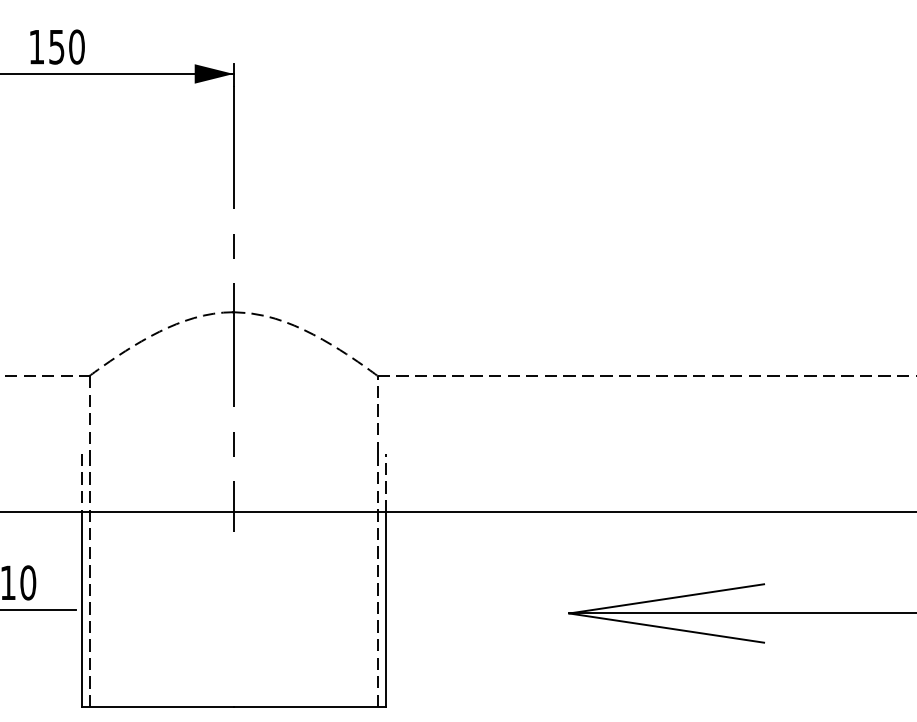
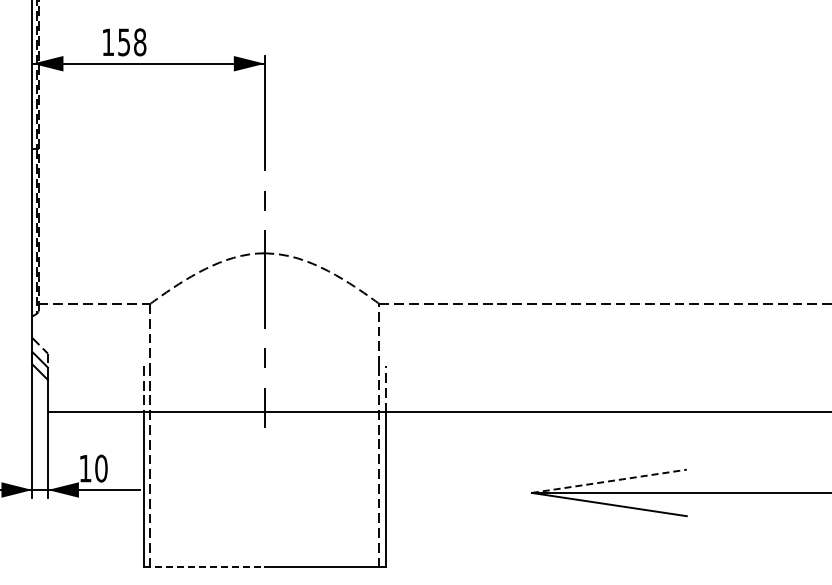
text: (77, 46) -> (140, 41), 150 -> 158
line: (666, 599) -> (609, 481), solid -> dashed
line: (157, 707) -> (204, 567), solid -> dashed

